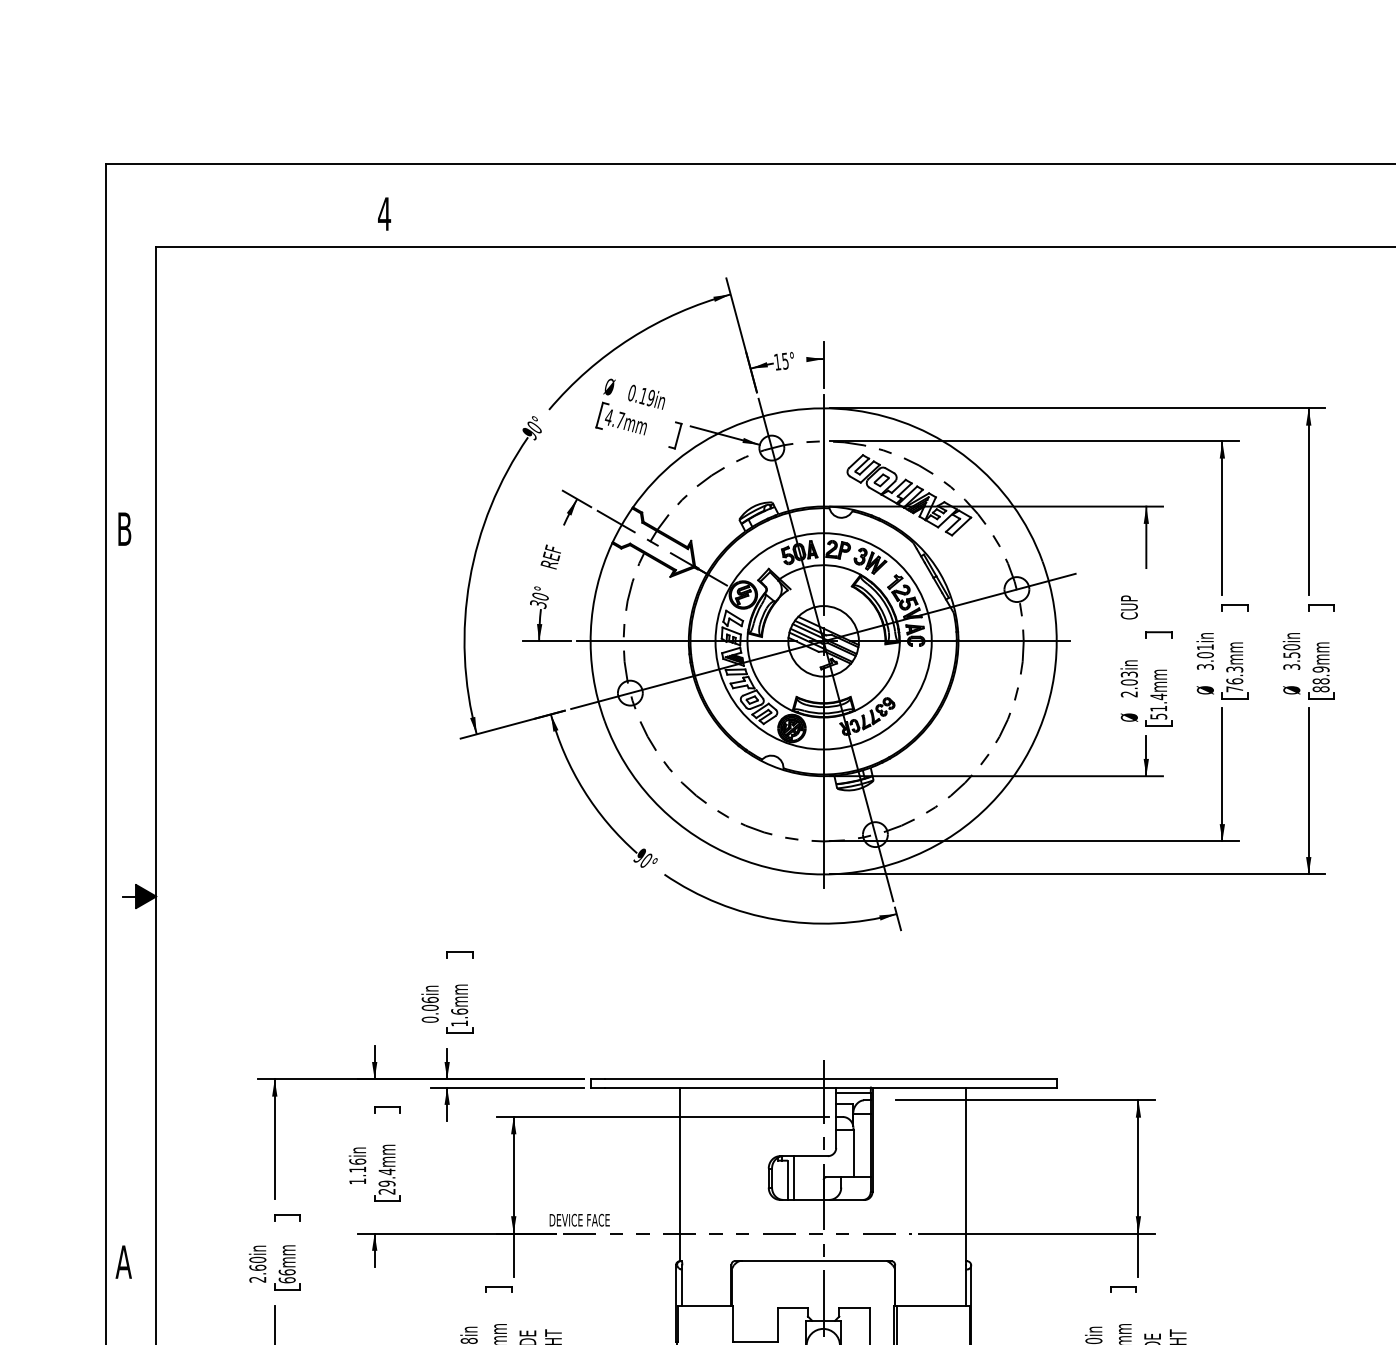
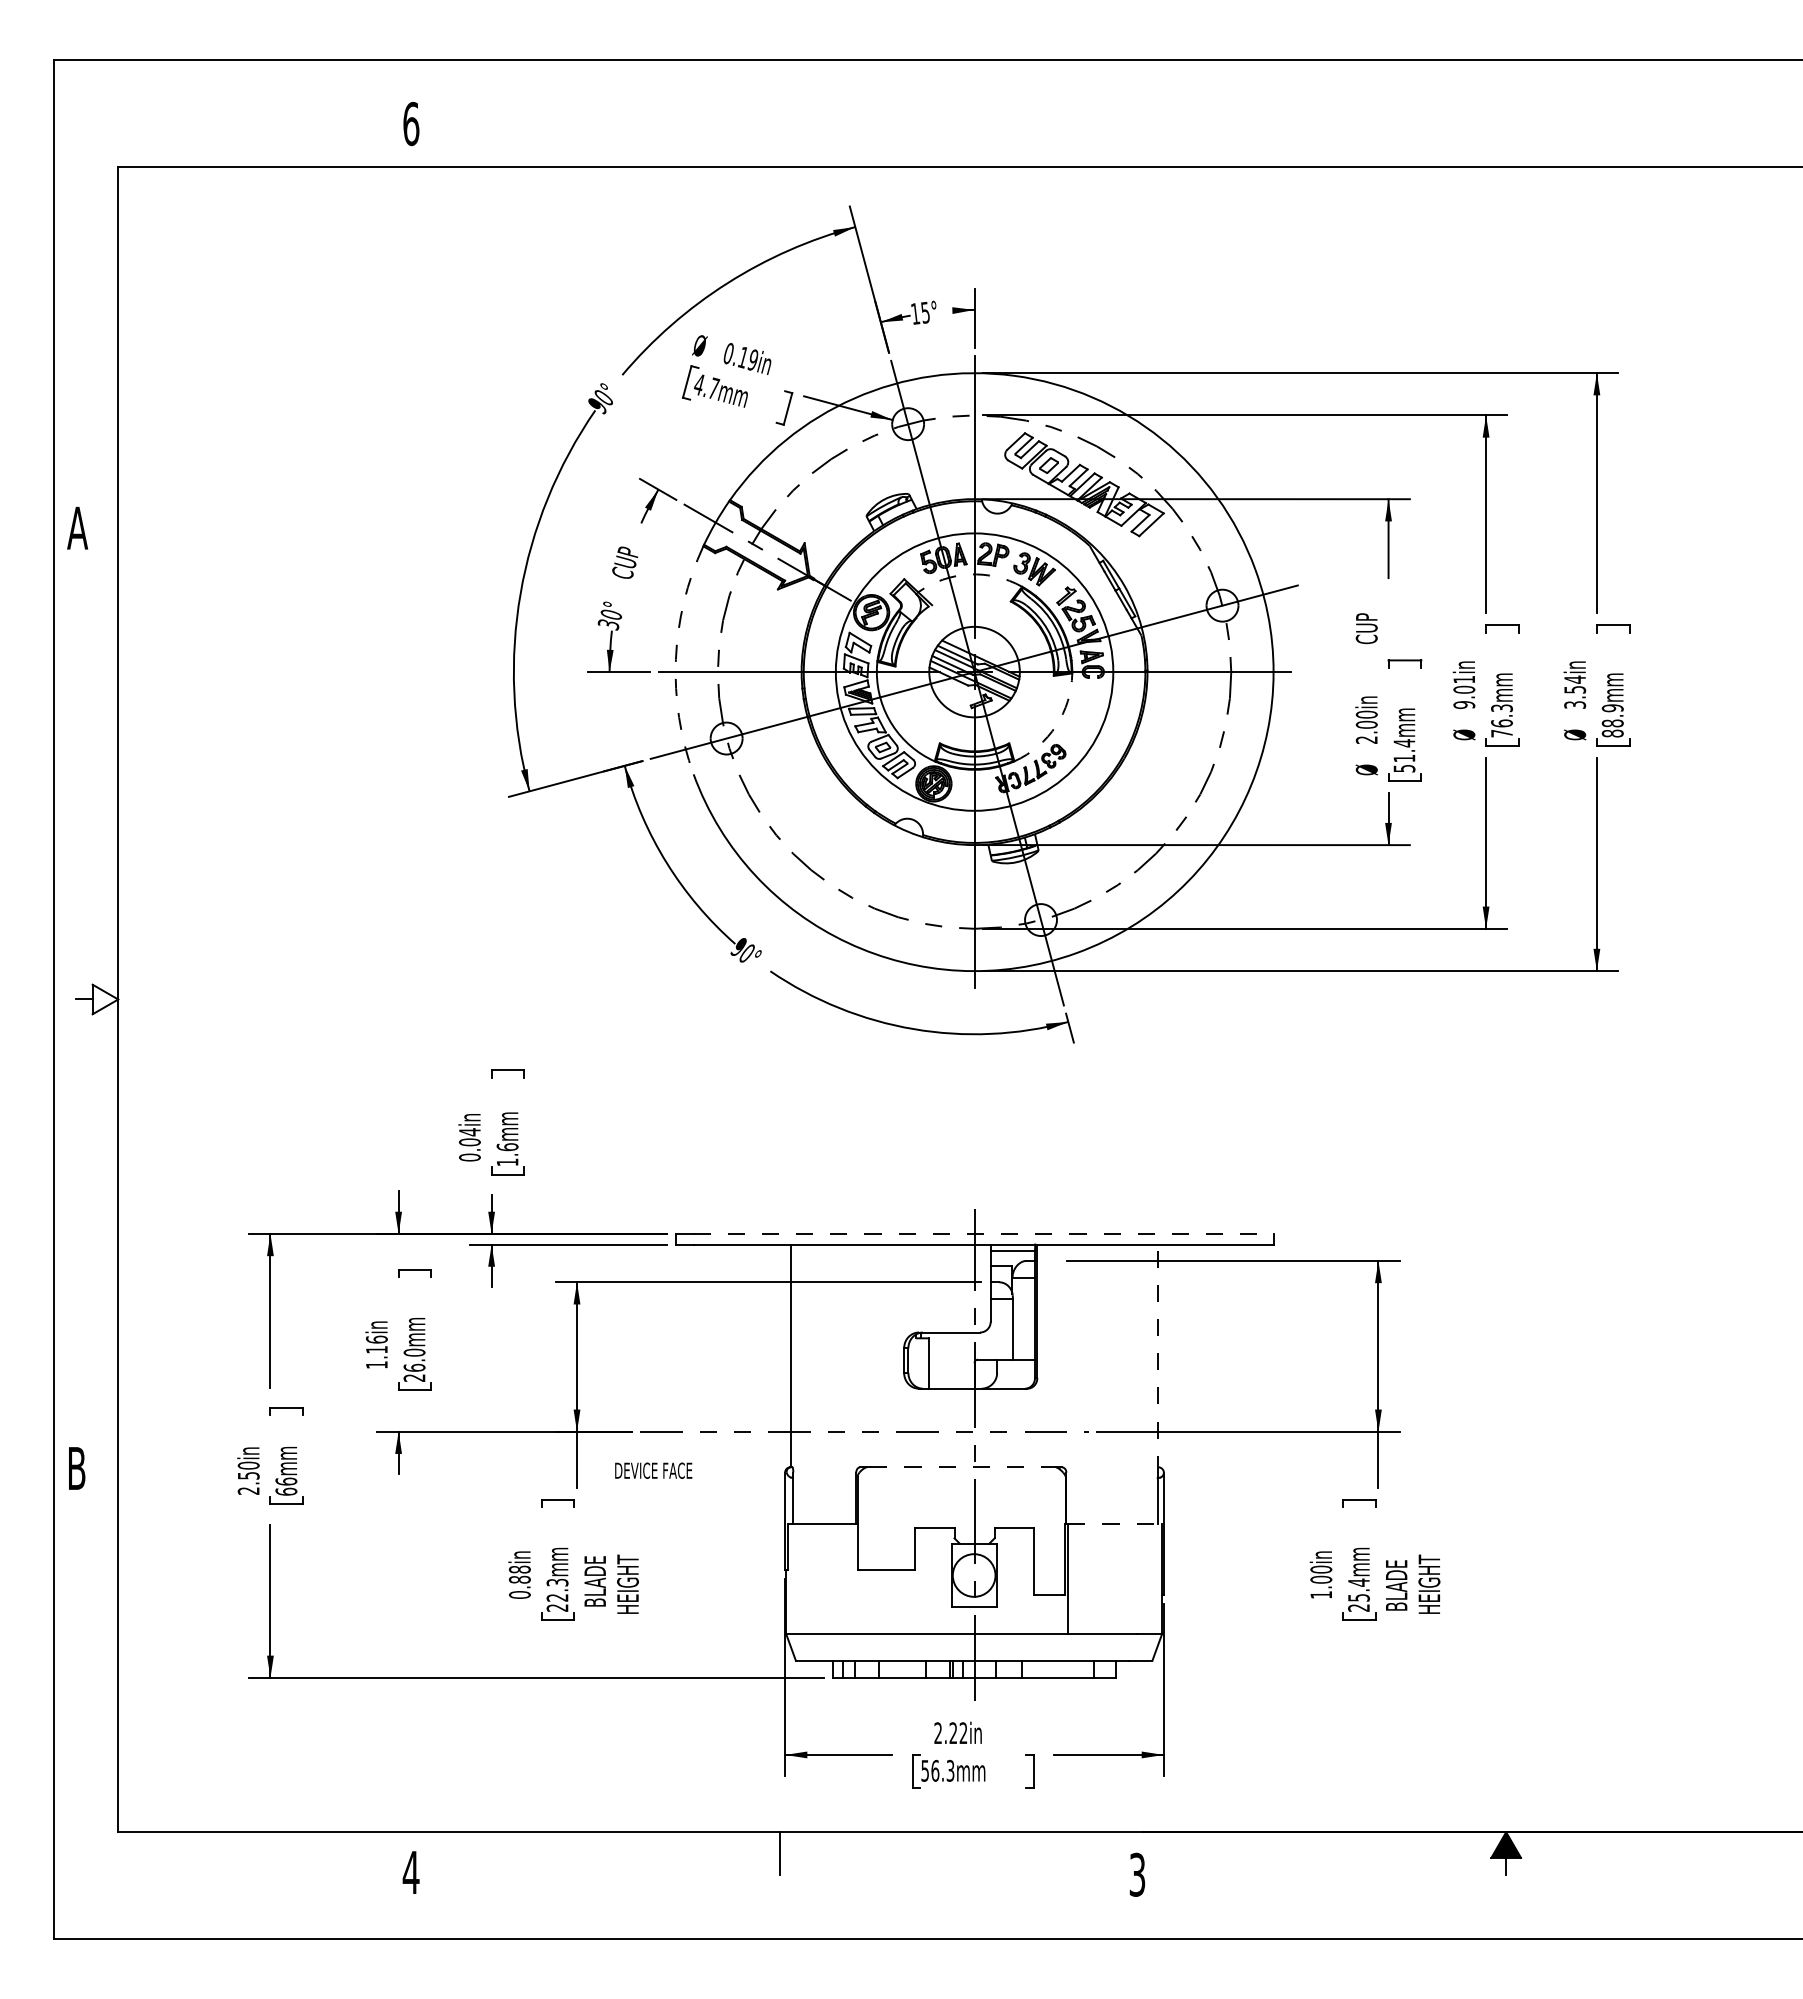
text: (383, 213) -> (410, 123), 4 -> 6
text: (124, 528) -> (77, 527), B -> A
text: (550, 555) -> (624, 562), REF -> CUP
arc: (819, 565) -> (969, 574), solid -> dashed
arc: (590, 631) -> (675, 659), solid -> dashed
text: (1292, 647) -> (1575, 679), 3.50in -> 3.54in
text: (1205, 666) -> (1464, 704), 3.01in -> 9.01in
text: (1129, 674) -> (1366, 714), 2.03in -> 2.00in
arc: (887, 682) -> (1056, 725), solid -> dashed
fill: (146, 896) -> (105, 999), removed
text: (429, 1000) -> (469, 1132), 0.06in -> 0.04in
line: (830, 1078) -> (983, 1233), solid -> dashed
line: (966, 1176) -> (1157, 1358), solid -> dashed
text: (387, 1177) -> (414, 1359), 29.4mm -> 26.0mm
line: (793, 1177) -> (936, 1360), removed
text: (579, 1220) -> (653, 1470), moved
line: (815, 1261) -> (963, 1467), solid -> dashed
text: (123, 1262) -> (76, 1468), A -> B
text: (257, 1267) -> (248, 1475), 2.60in -> 2.50in
line: (933, 1305) -> (1115, 1524), solid -> dashed

